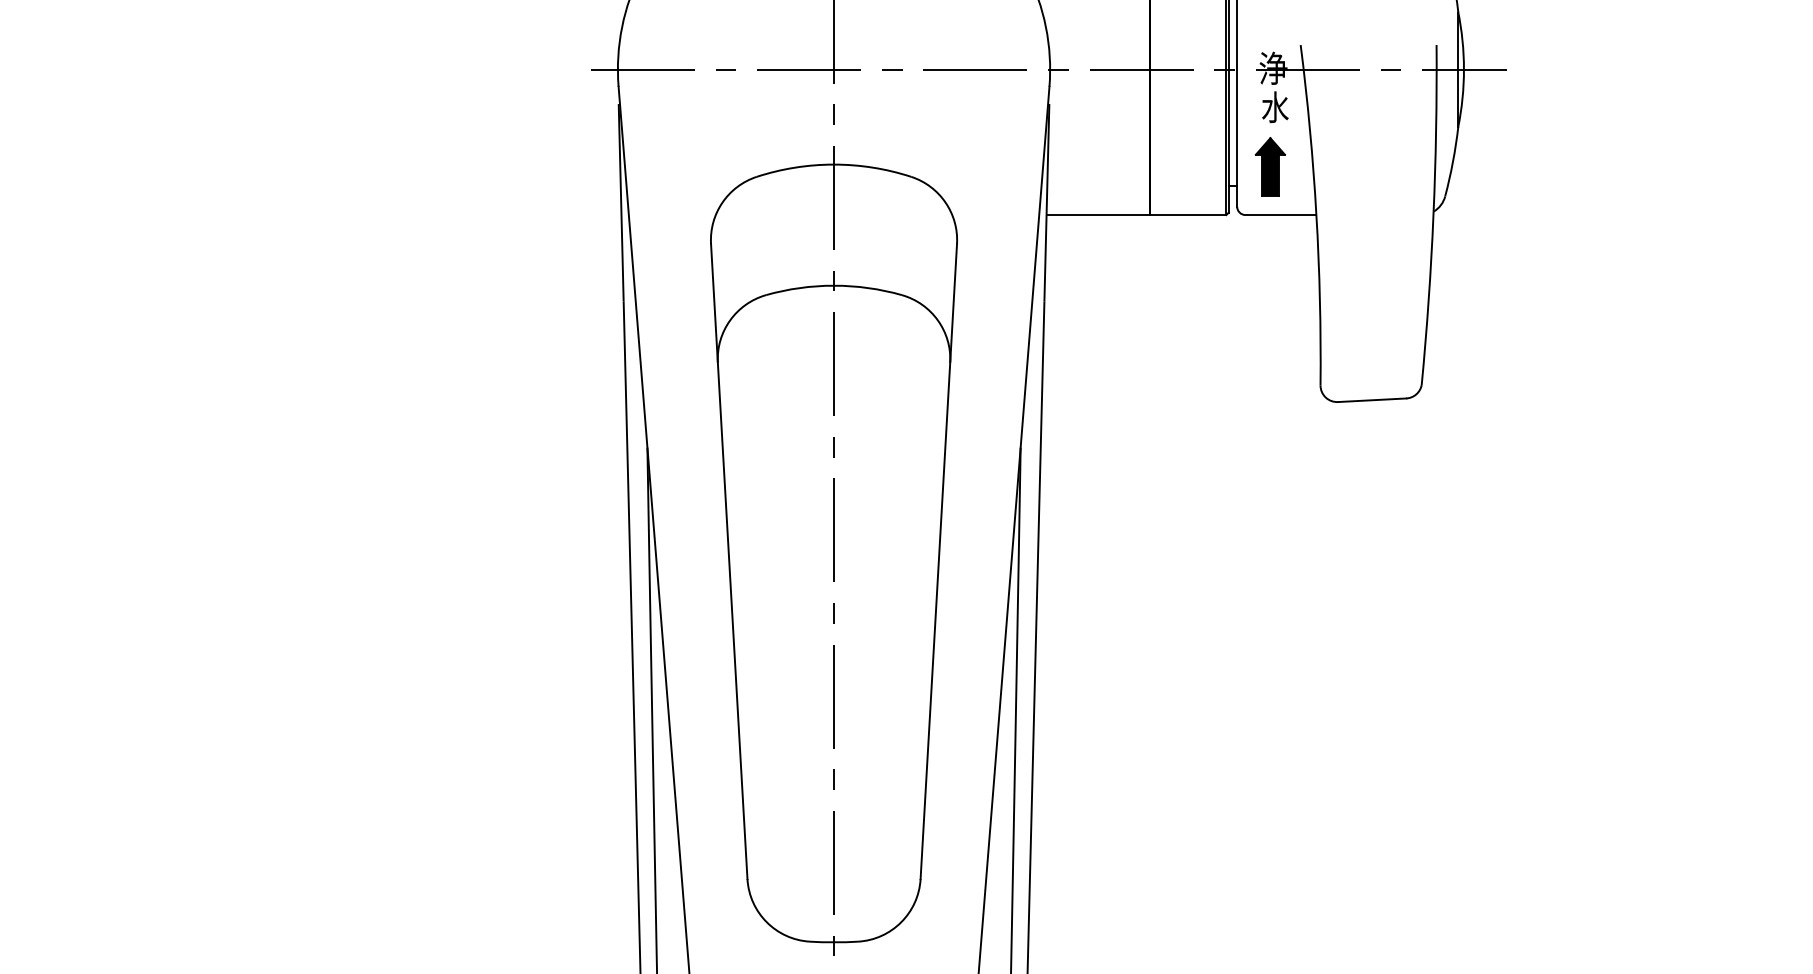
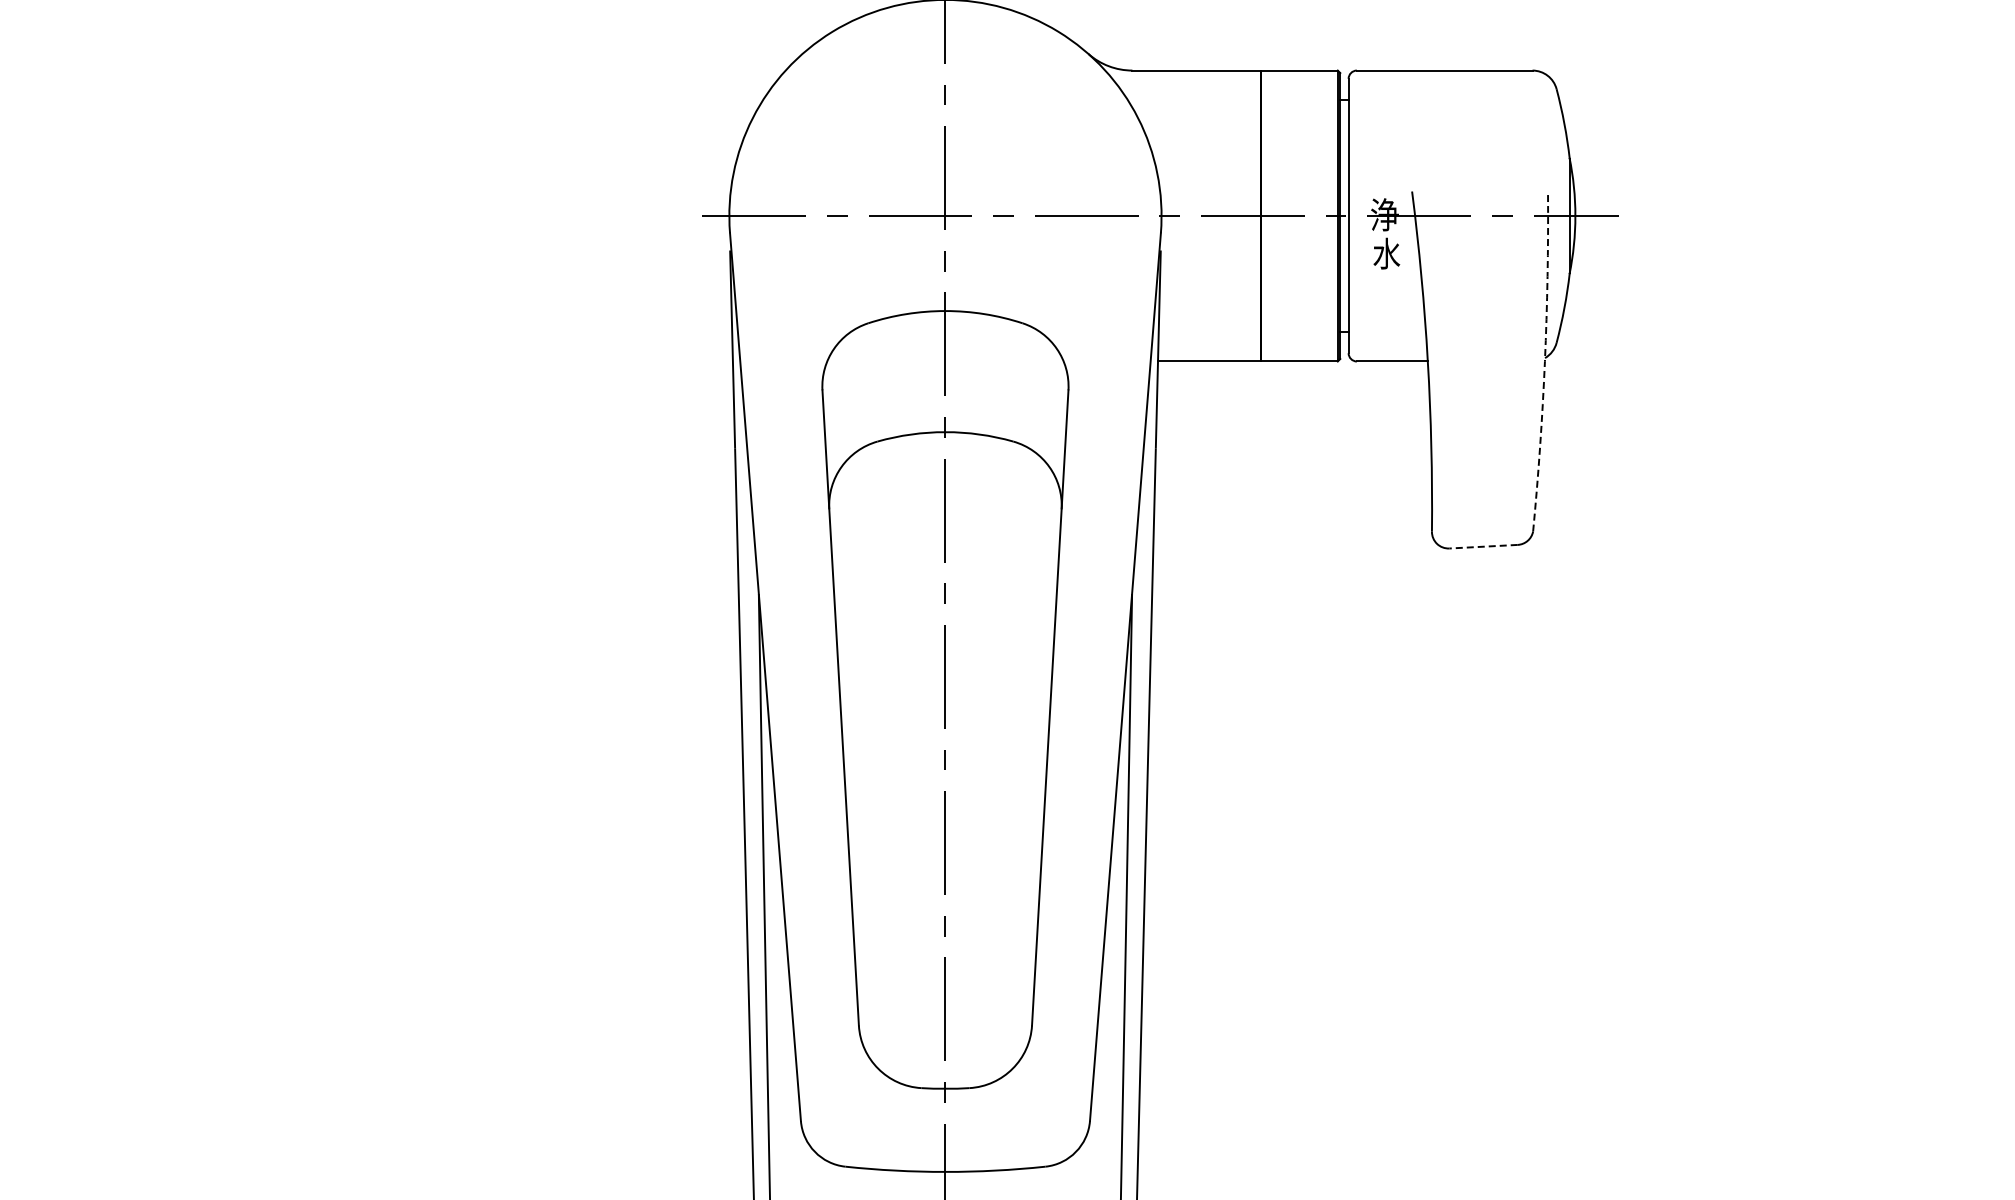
part: (1270, 167) -> (1381, 313), removed
arc: (1433, 215) -> (1544, 361), solid -> dashed
line: (1372, 400) -> (1483, 546), solid -> dashed

